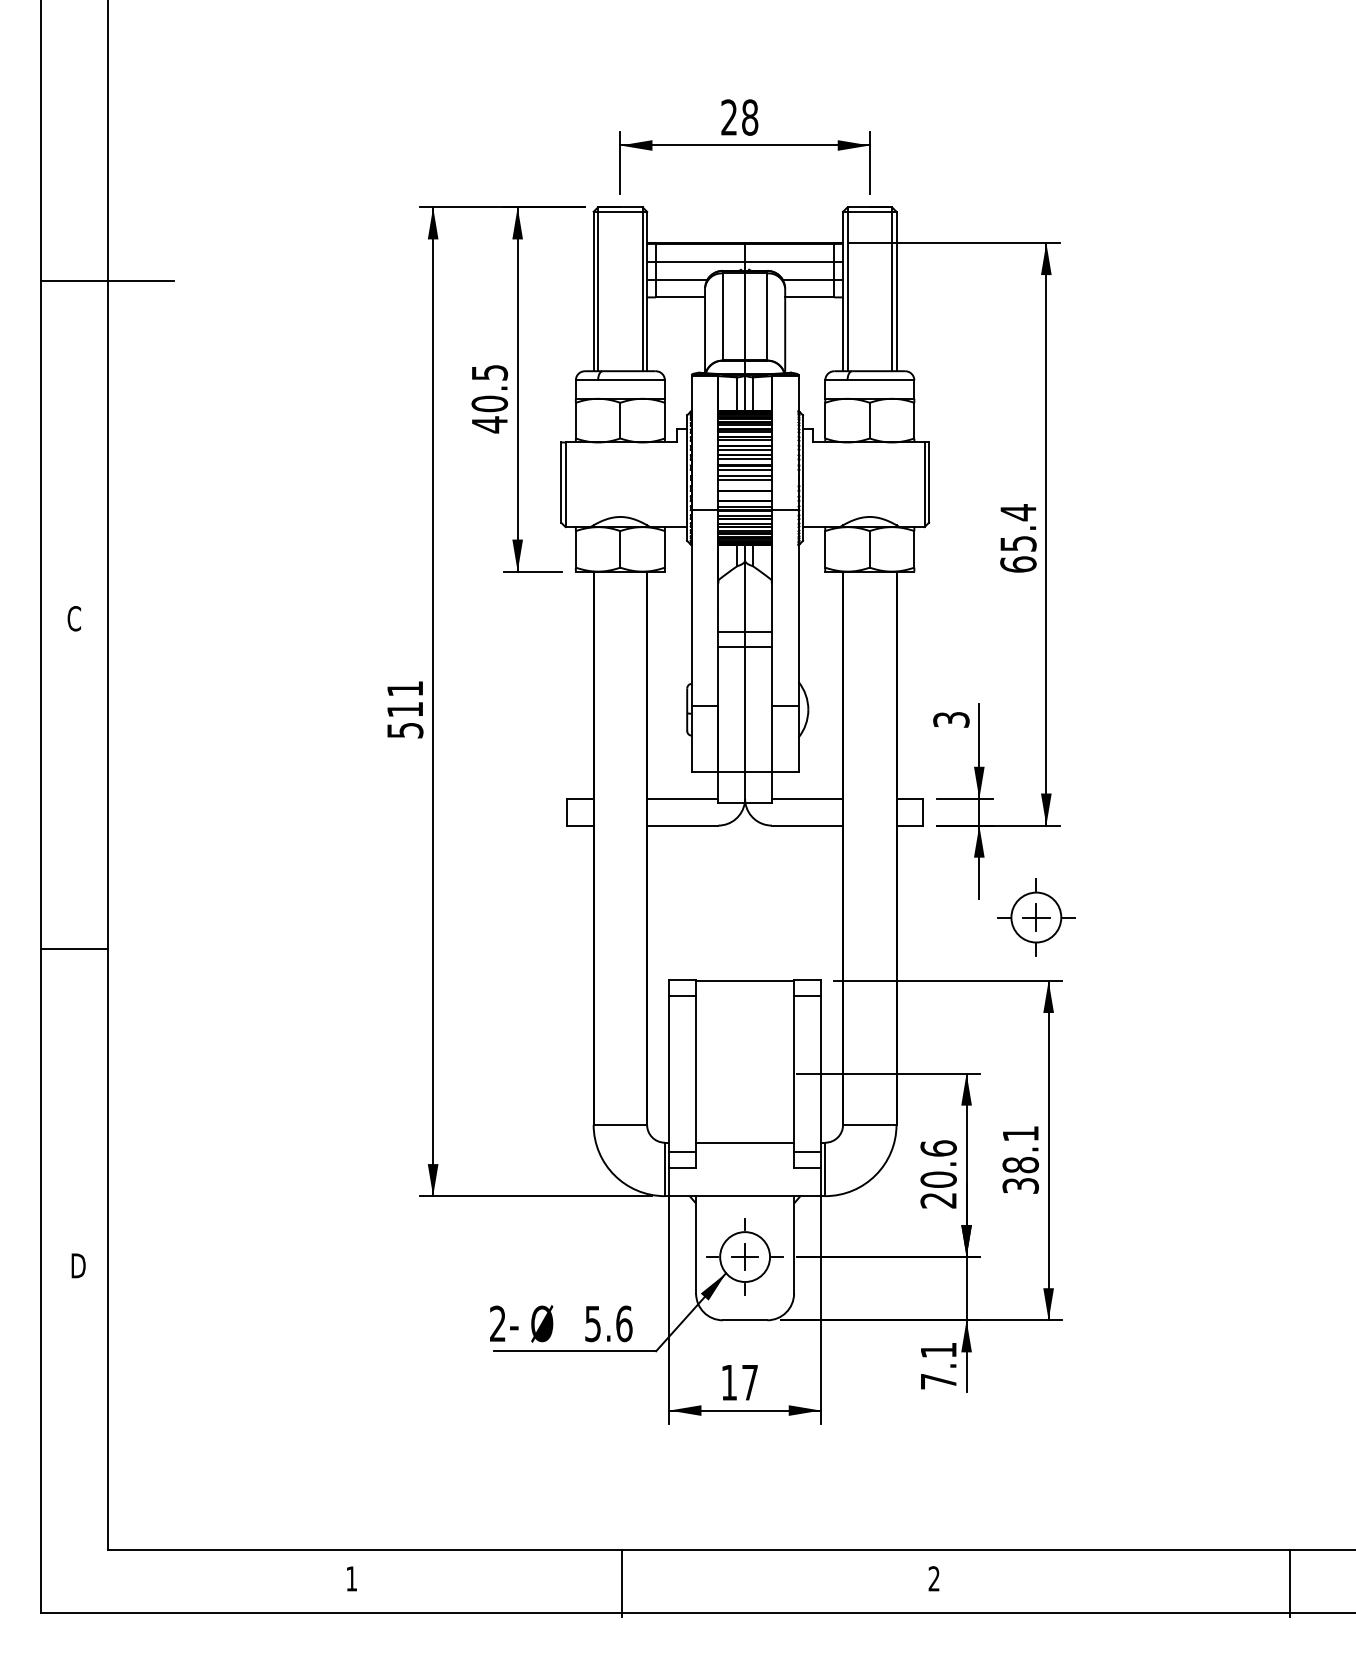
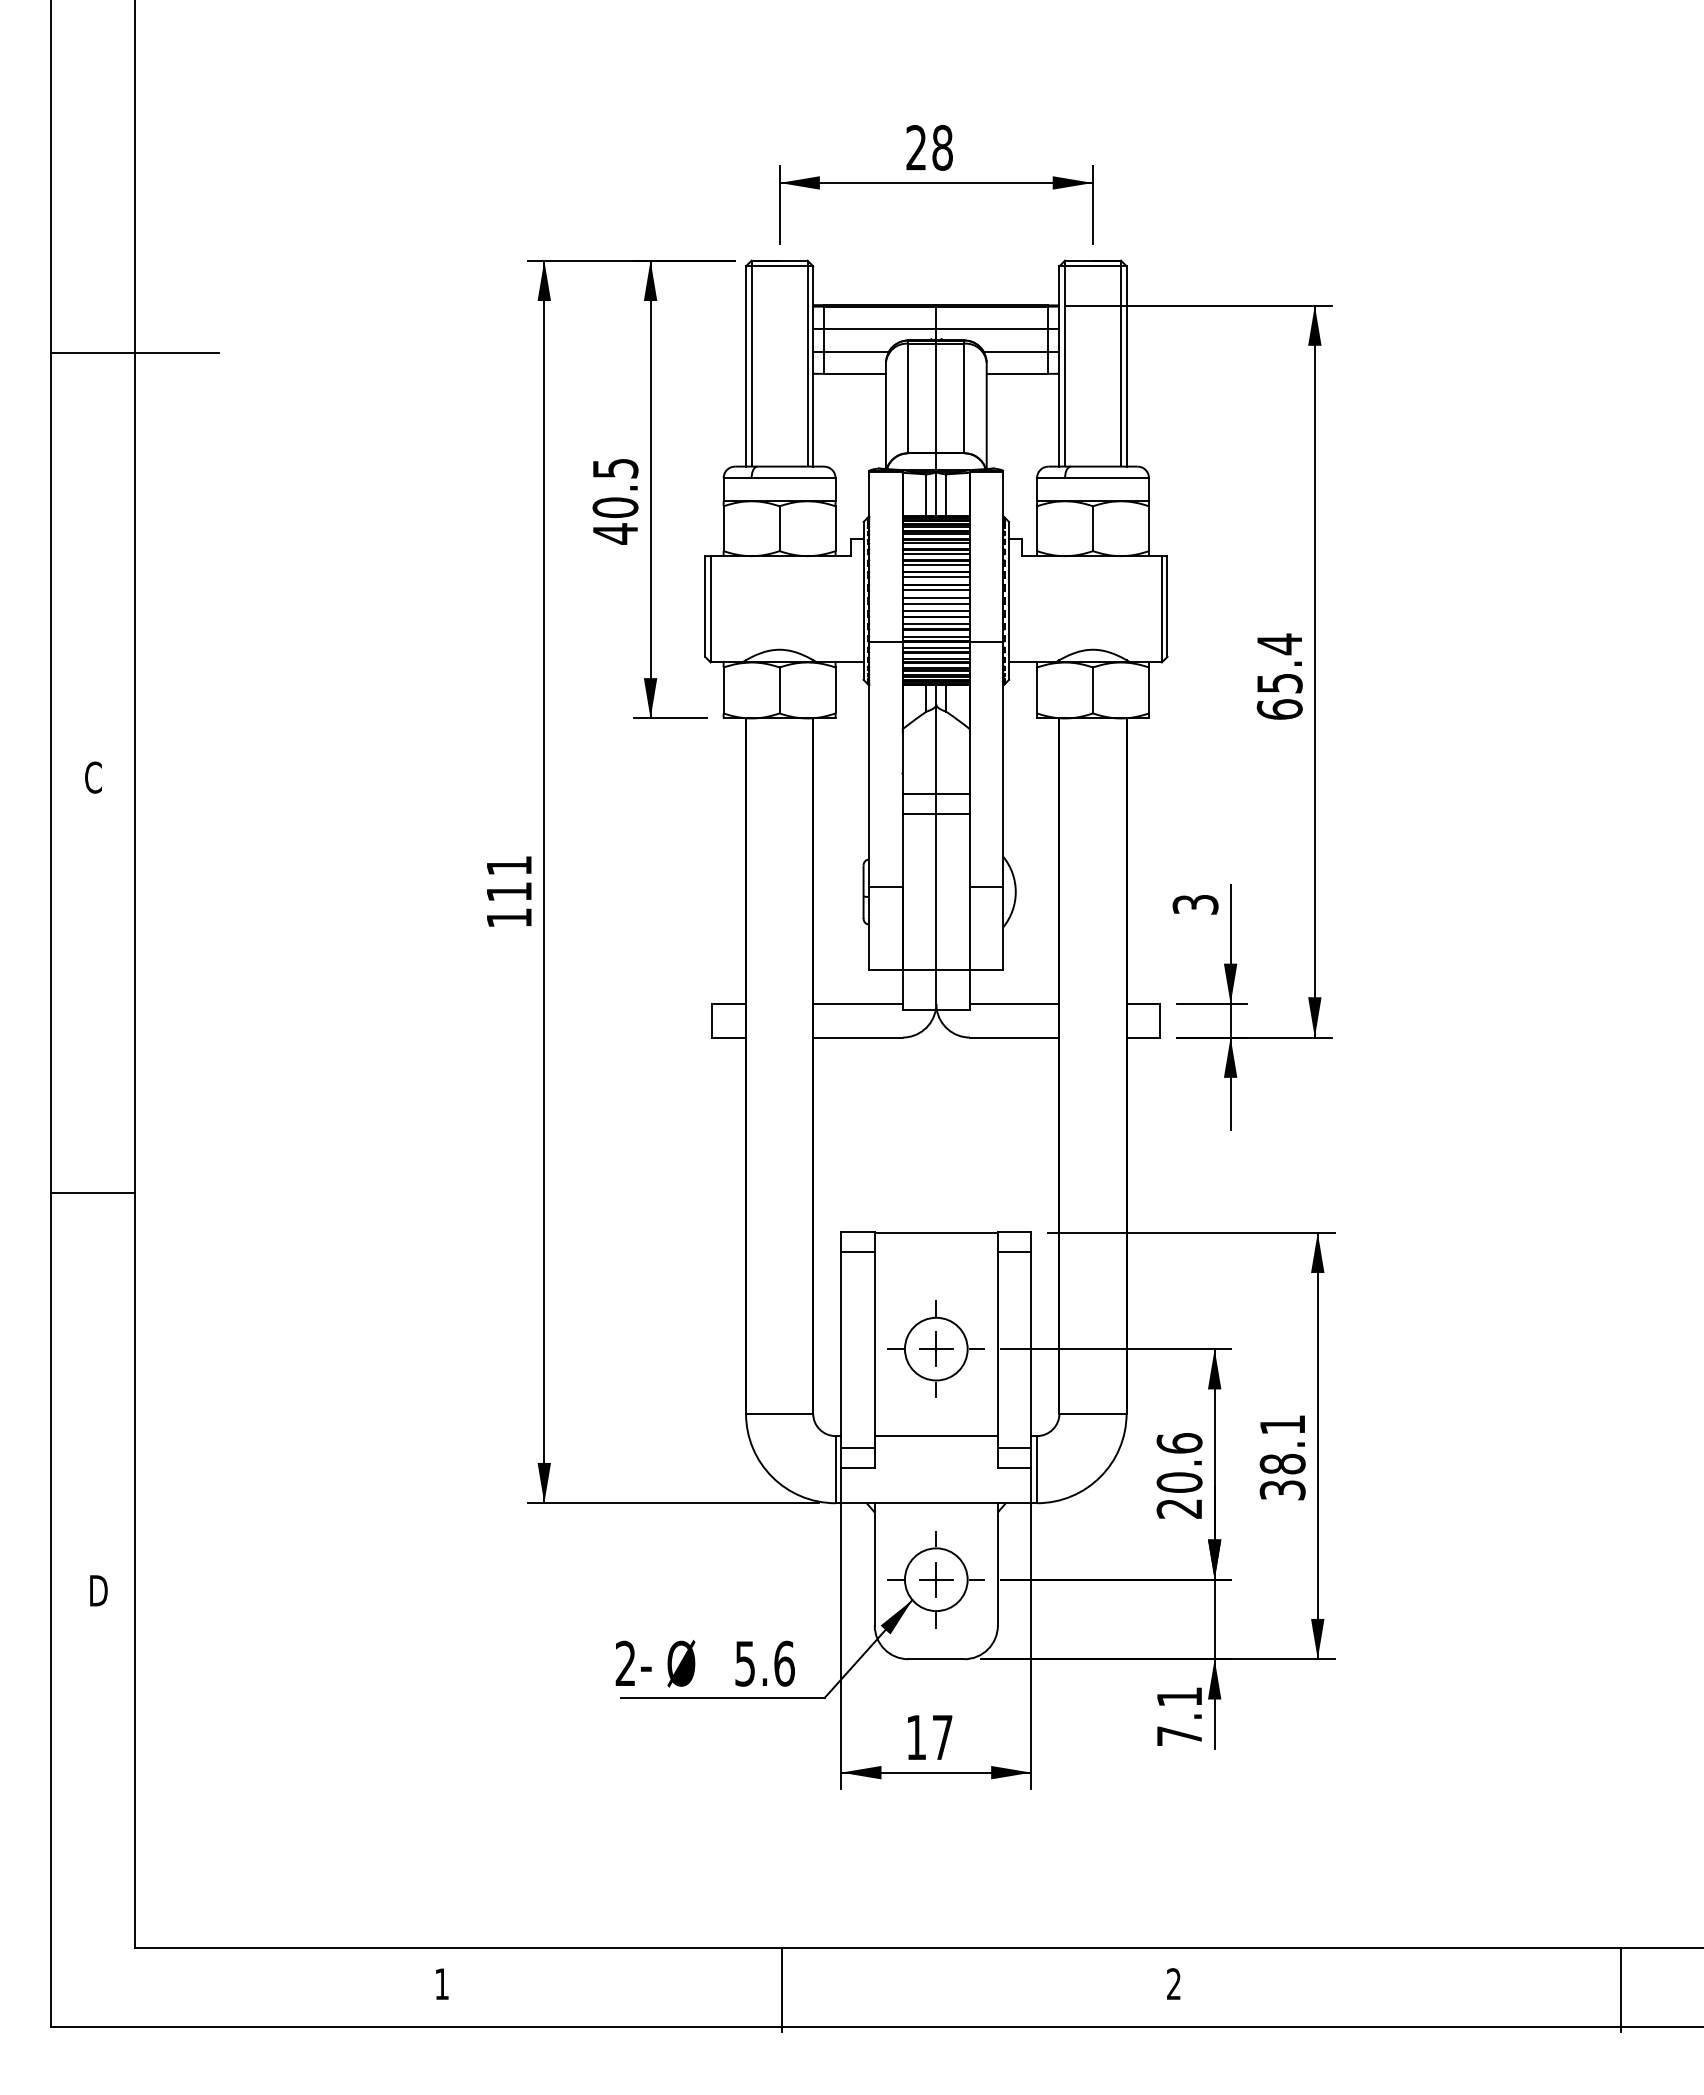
line: (744, 486) -> (935, 611), added
line: (744, 496) -> (935, 624), added
text: (405, 730) -> (509, 917), 511 -> 111
part: (1035, 917) -> (935, 1348), moved

